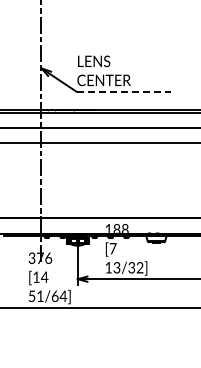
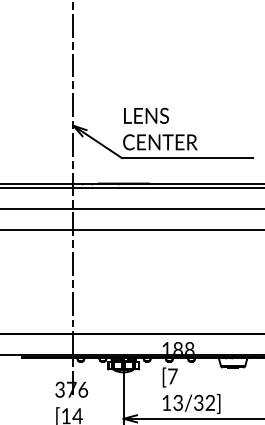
line: (124, 91) -> (188, 157), dashed -> solid

